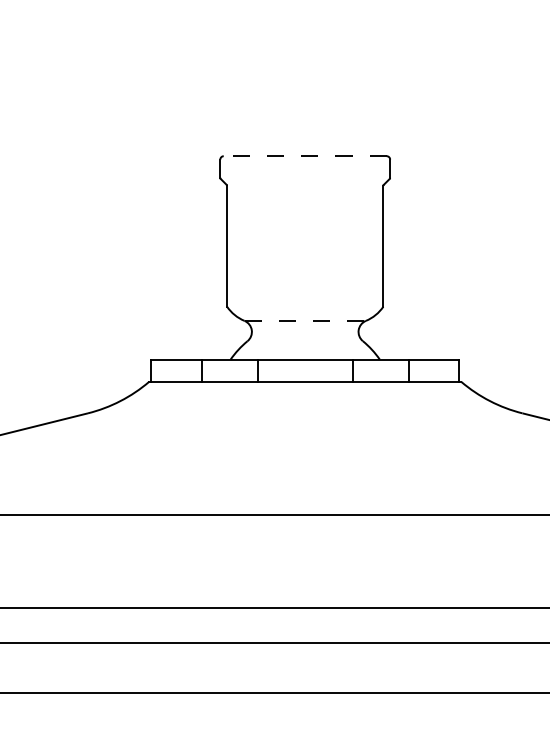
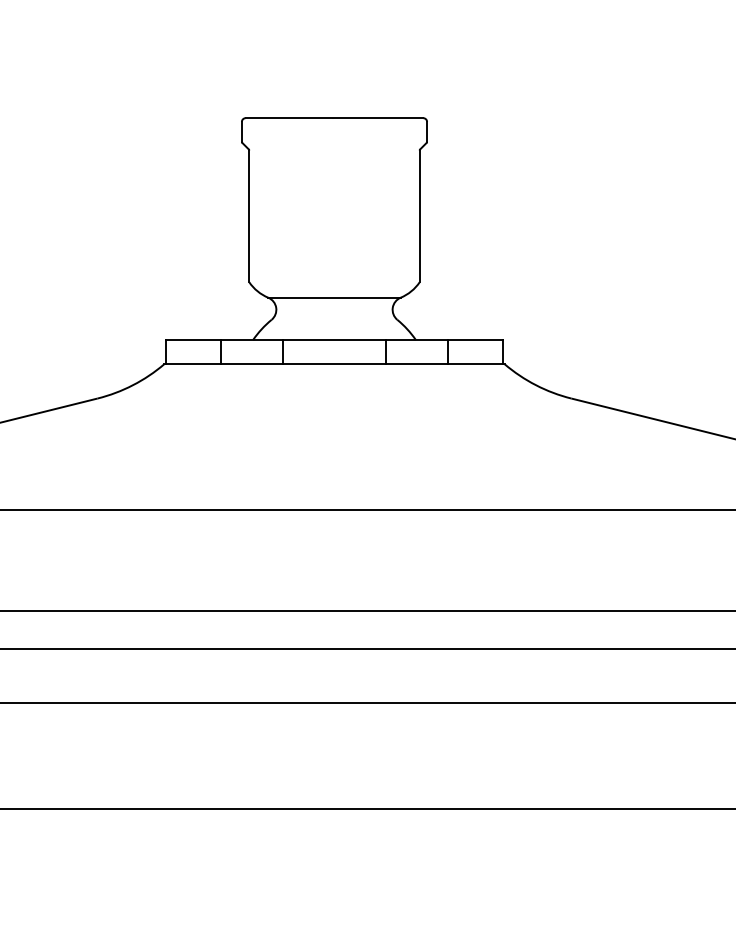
line: (305, 156) -> (334, 118), dashed -> solid
line: (305, 320) -> (334, 297), dashed -> solid

